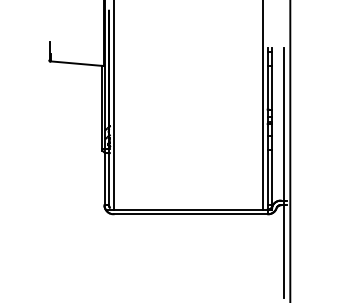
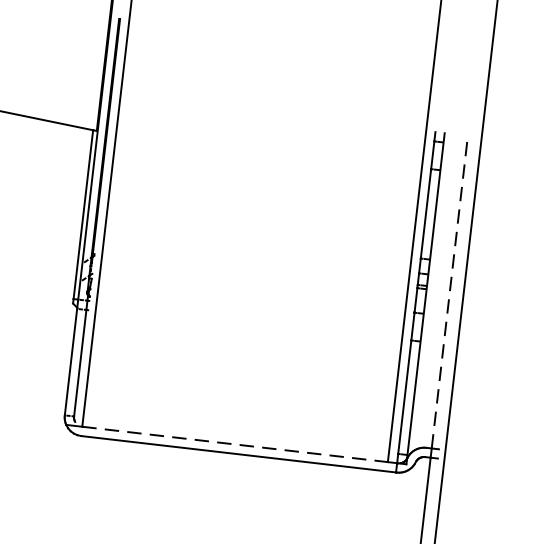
line: (283, 123) -> (449, 290), solid -> dashed
line: (188, 209) -> (235, 444), solid -> dashed

